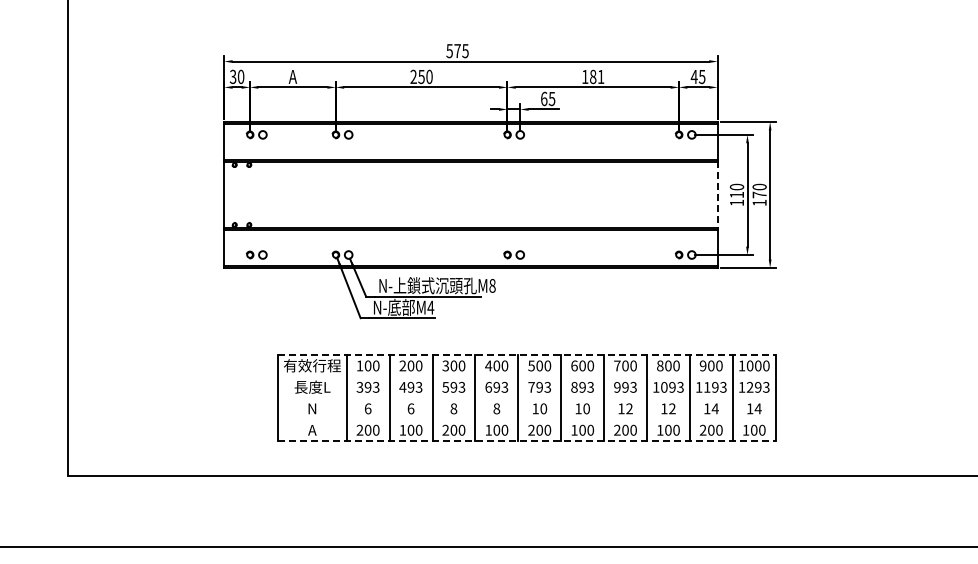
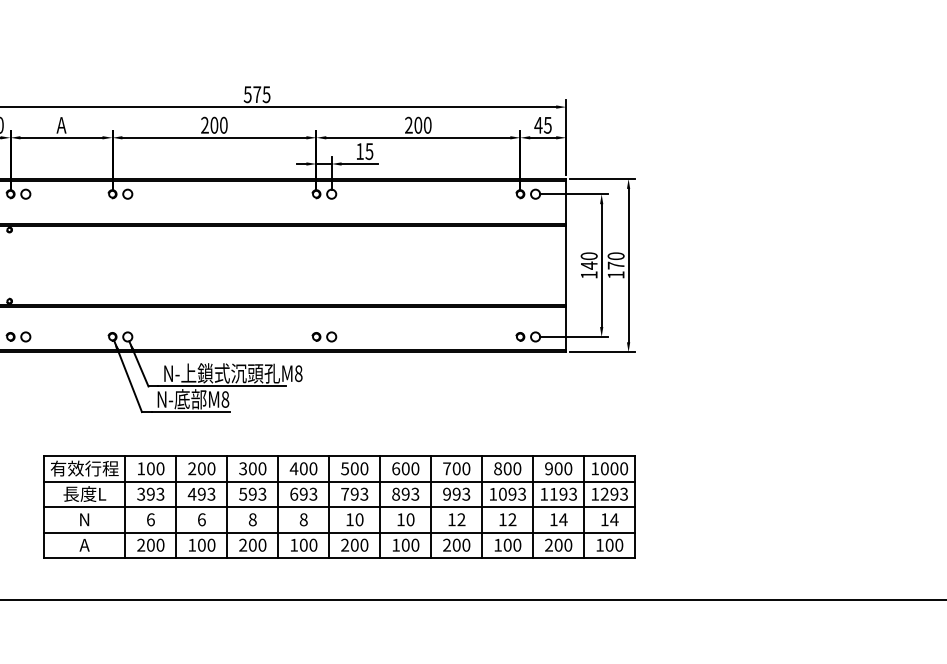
text: (421, 76) -> (214, 124), 250 -> 200
text: (593, 76) -> (418, 124), 181 -> 200
text: (544, 98) -> (360, 150), 65 -> 15
text: (736, 194) -> (588, 265), 110 -> 140
line: (717, 195) -> (566, 266), dashed -> solid
text: (430, 307) -> (224, 399), M4 -> M8
line: (526, 355) -> (339, 456), dashed -> solid
line: (526, 376) -> (339, 481), added
line: (526, 398) -> (339, 507), added
line: (526, 419) -> (339, 532), added
line: (526, 441) -> (339, 558), dashed -> solid

